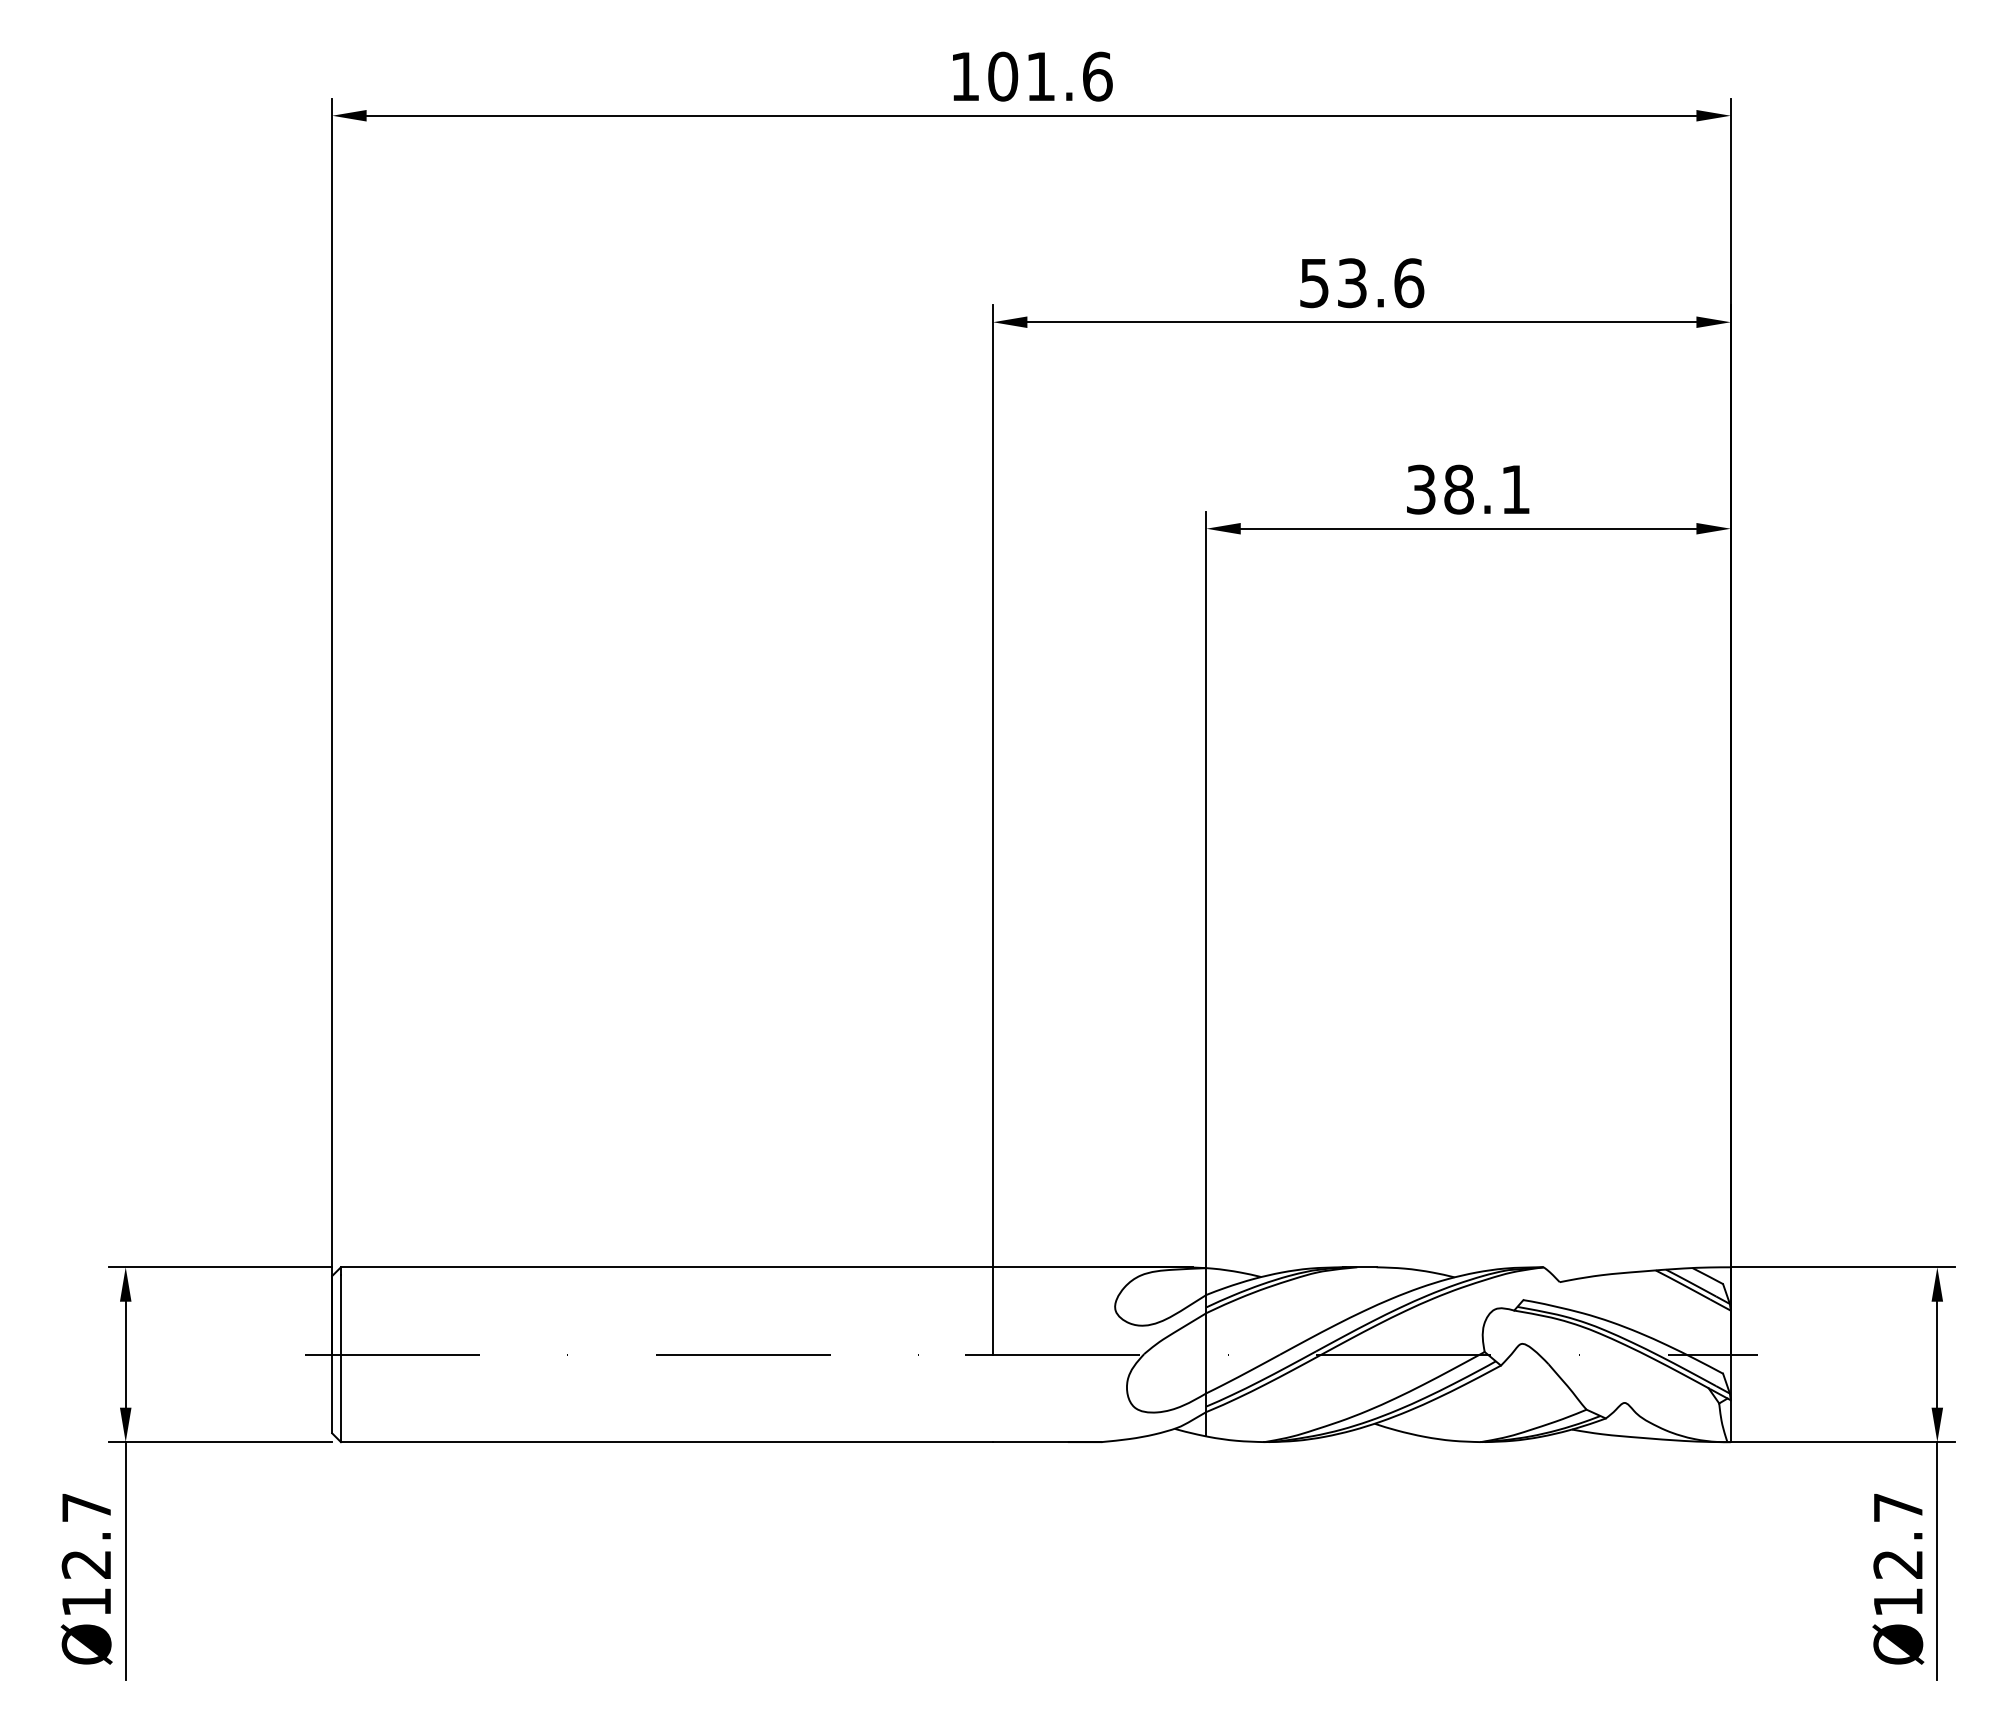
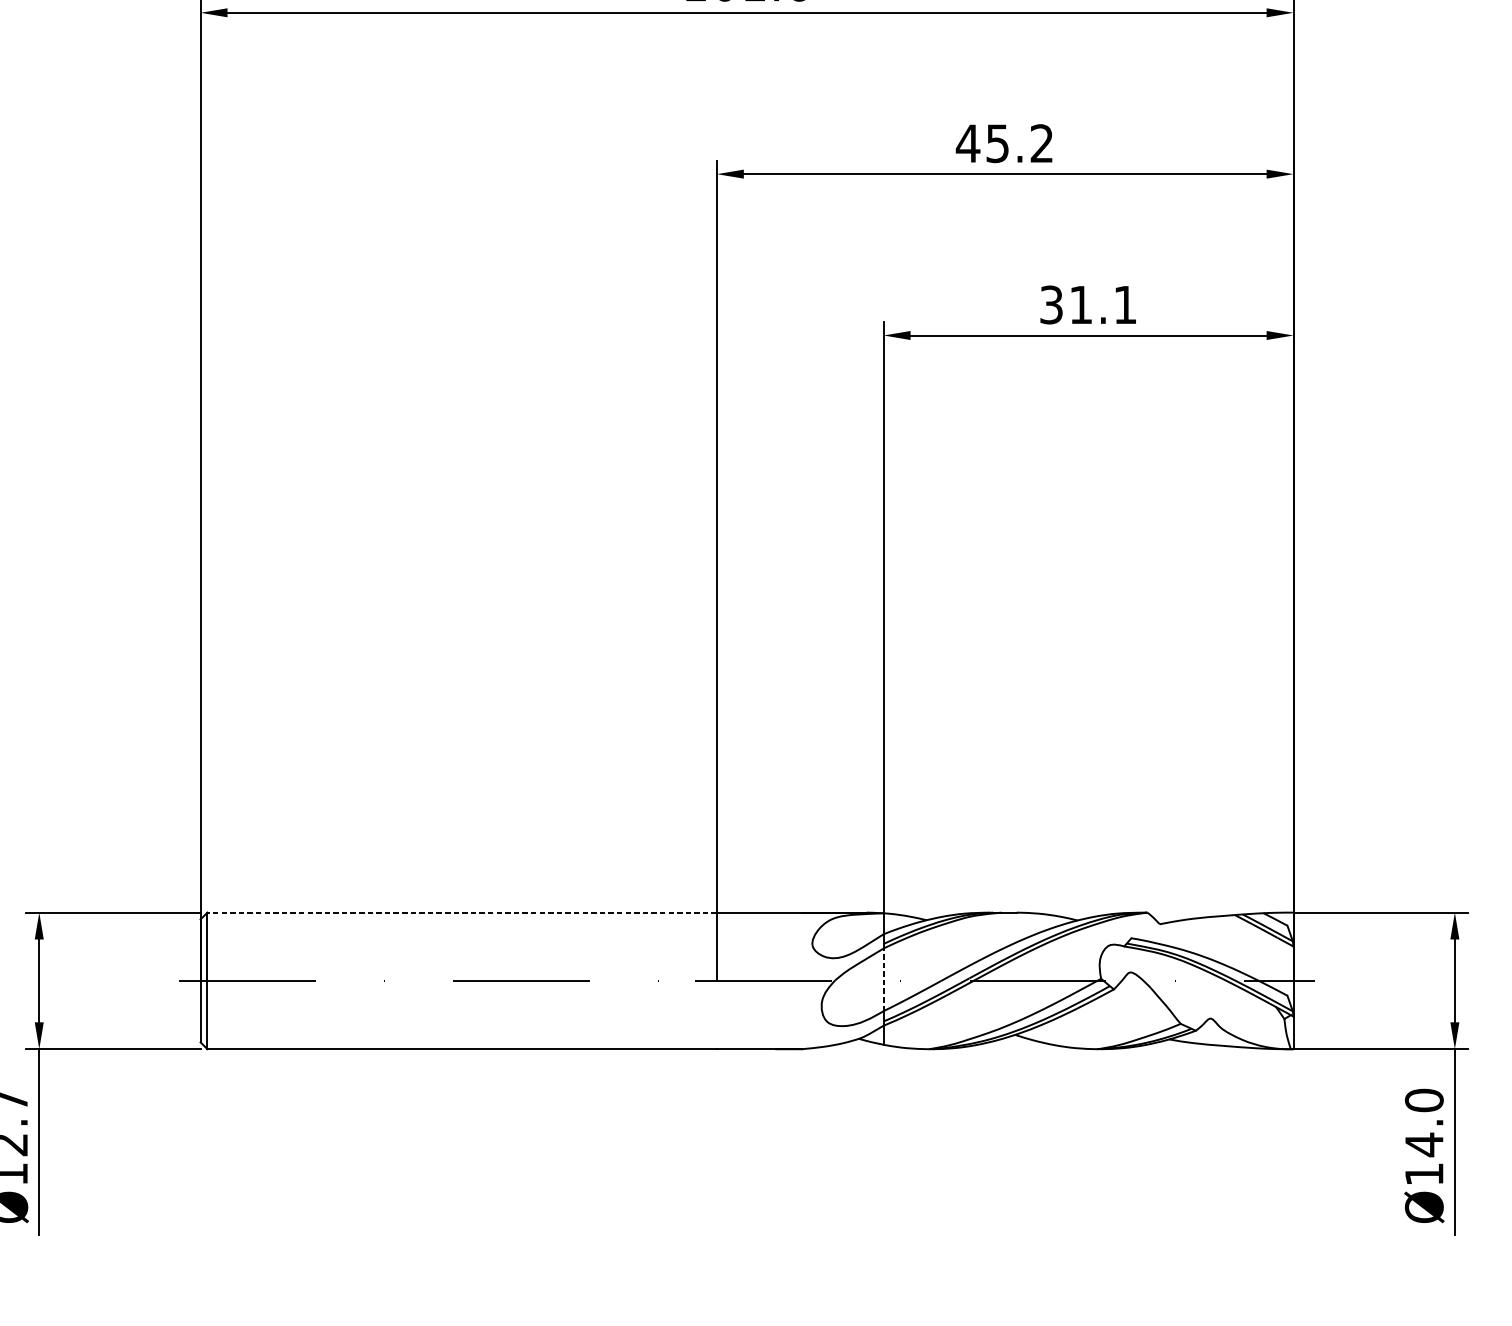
text: (1361, 283) -> (1004, 143), 53.6 -> 45.2
text: (1458, 489) -> (1080, 304), 38.1 -> 31.1
line: (666, 1267) -> (461, 912), solid -> dashed
line: (1206, 1352) -> (883, 979), solid -> dashed
text: (1898, 1536) -> (1424, 1122), Ø12.7 -> Ø14.0

